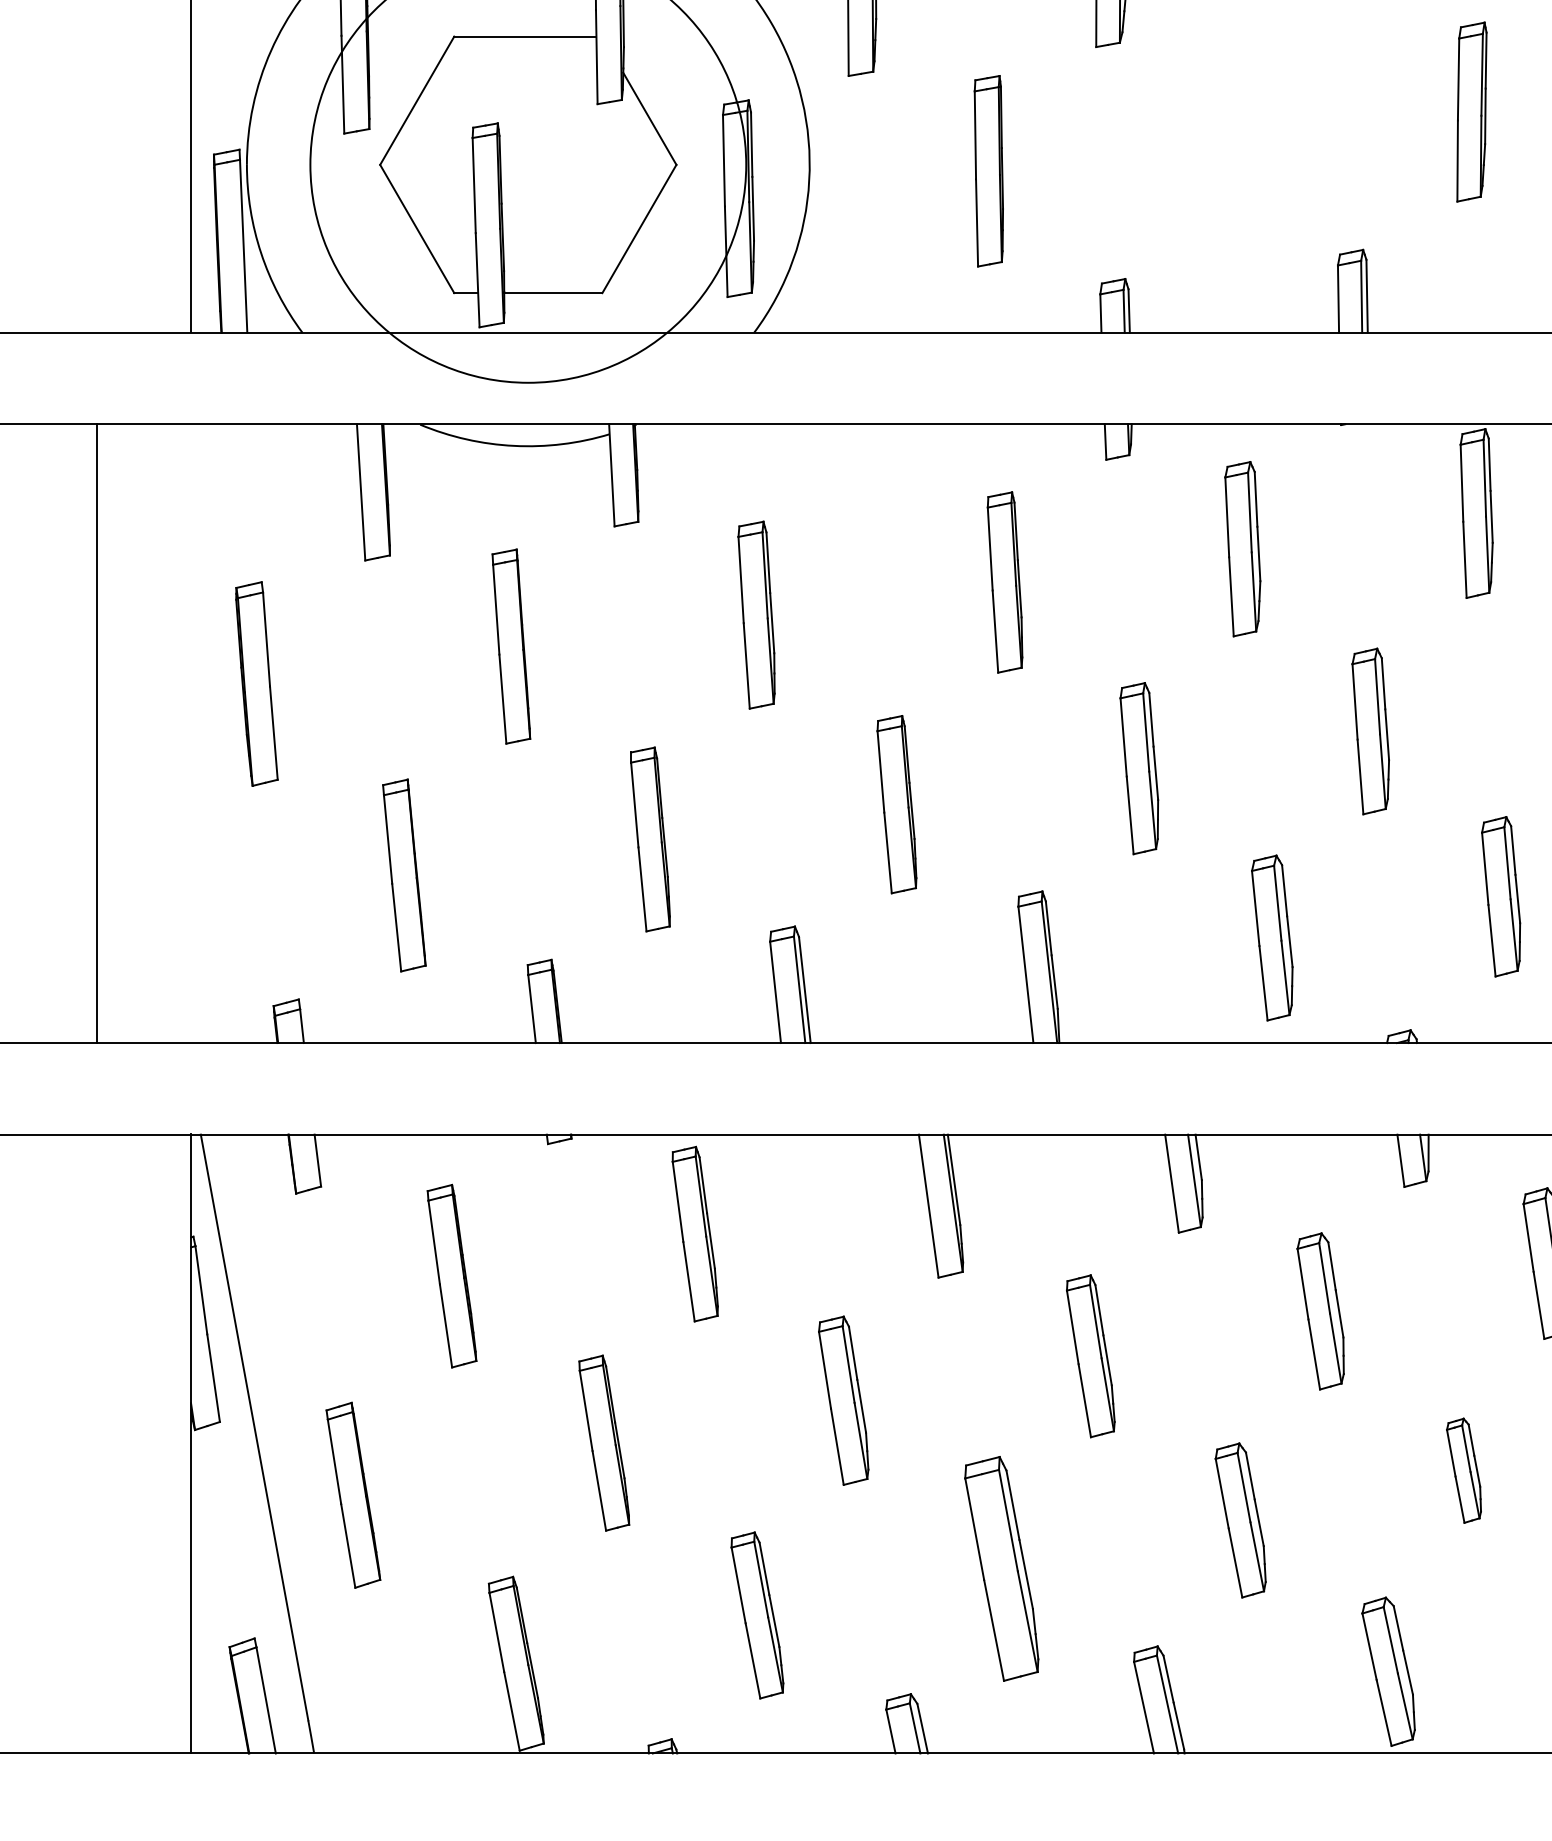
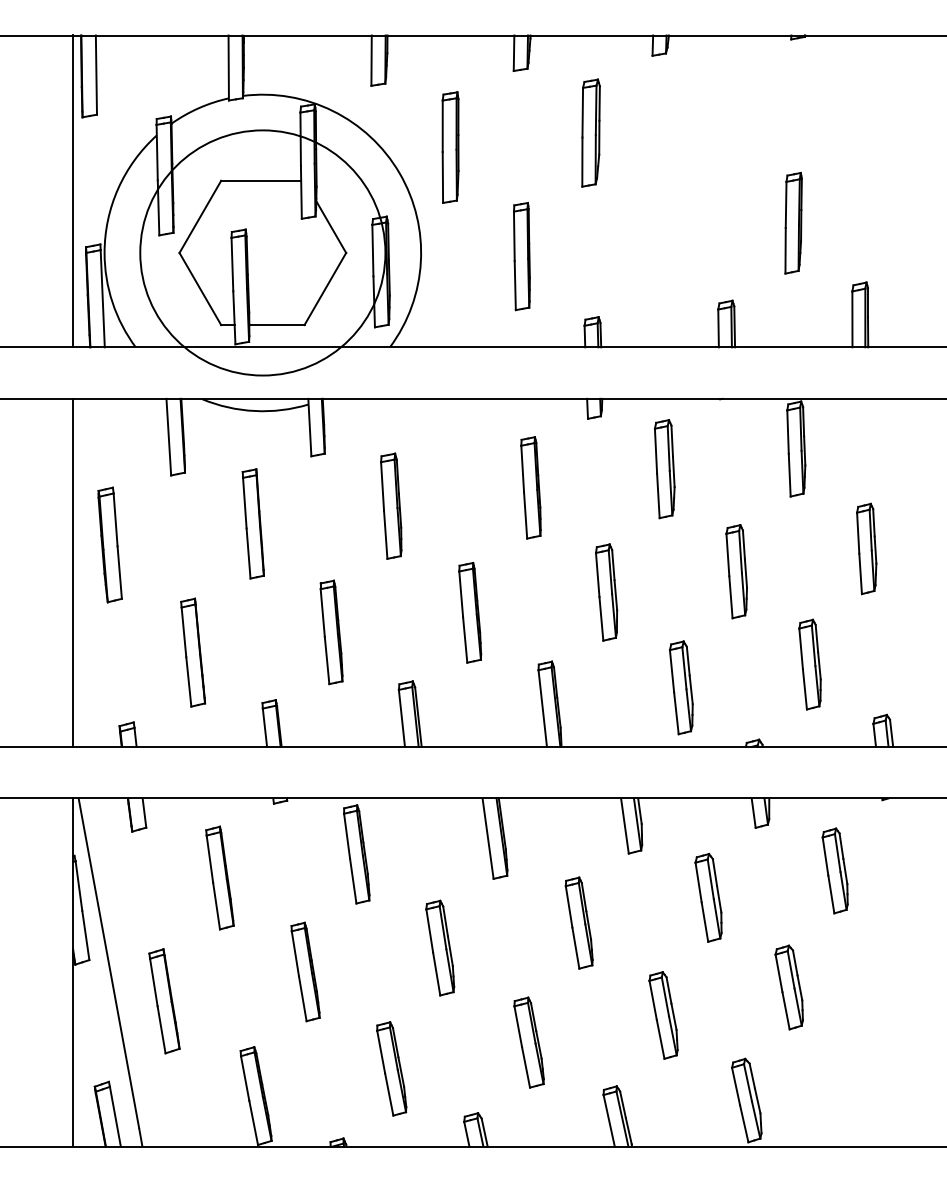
line: (97, 732) -> (73, 572), moved
part: (1462, 1470) -> (788, 987), size x1.43
part: (1000, 1568) -> (528, 1042), size x0.71

